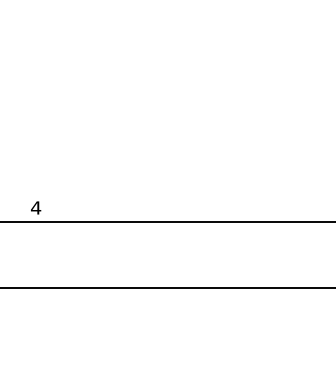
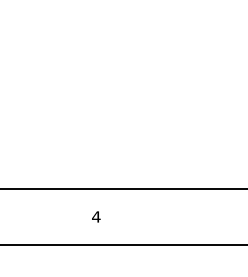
text: (36, 207) -> (96, 216), moved

